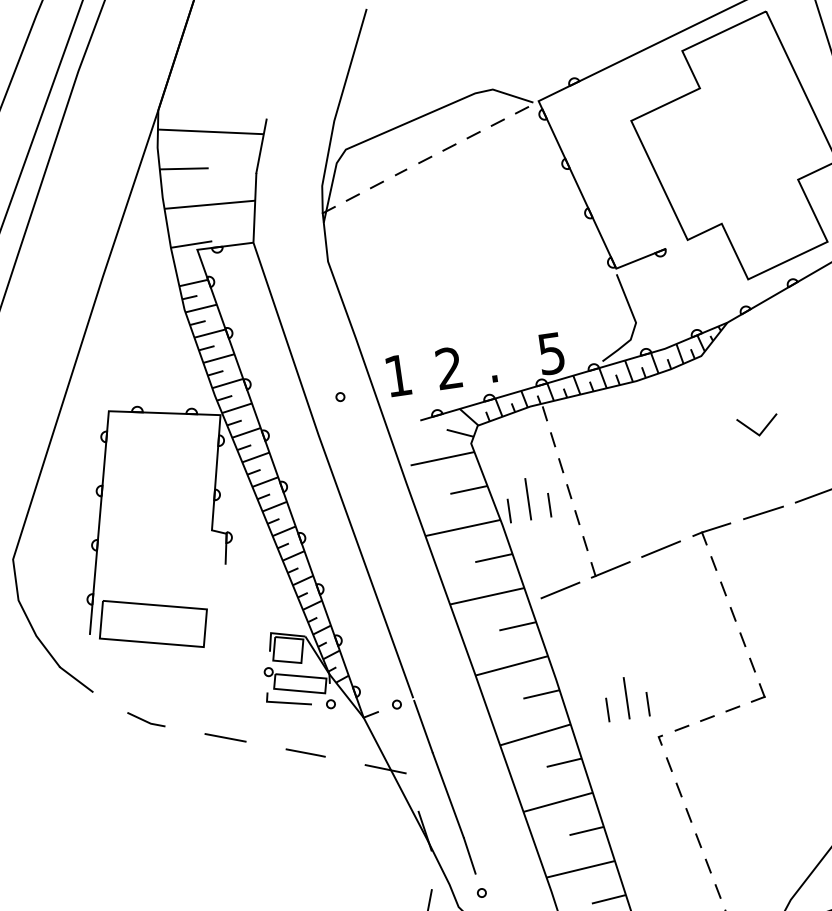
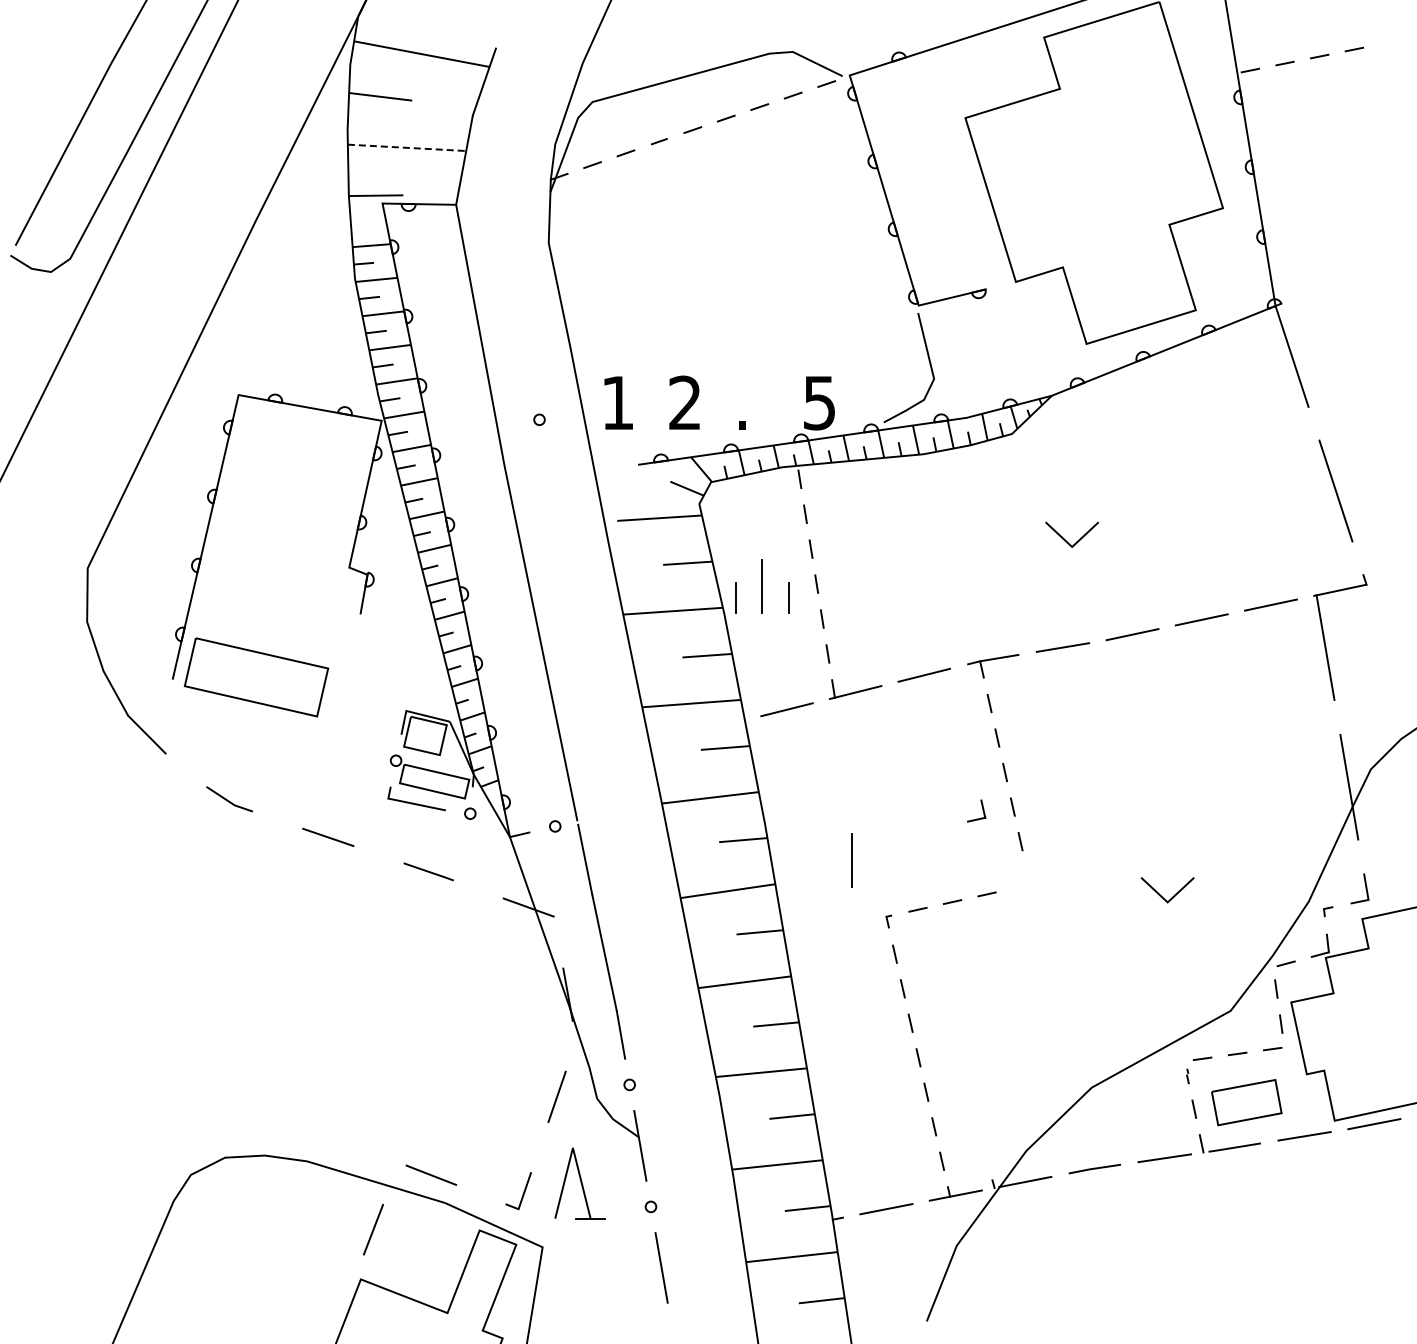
line: (210, 204) -> (407, 147), solid -> dashed
part: (757, 692) -> (976, 810), moved
line: (647, 704) -> (878, 872), removed
line: (607, 710) -> (825, 872), removed

